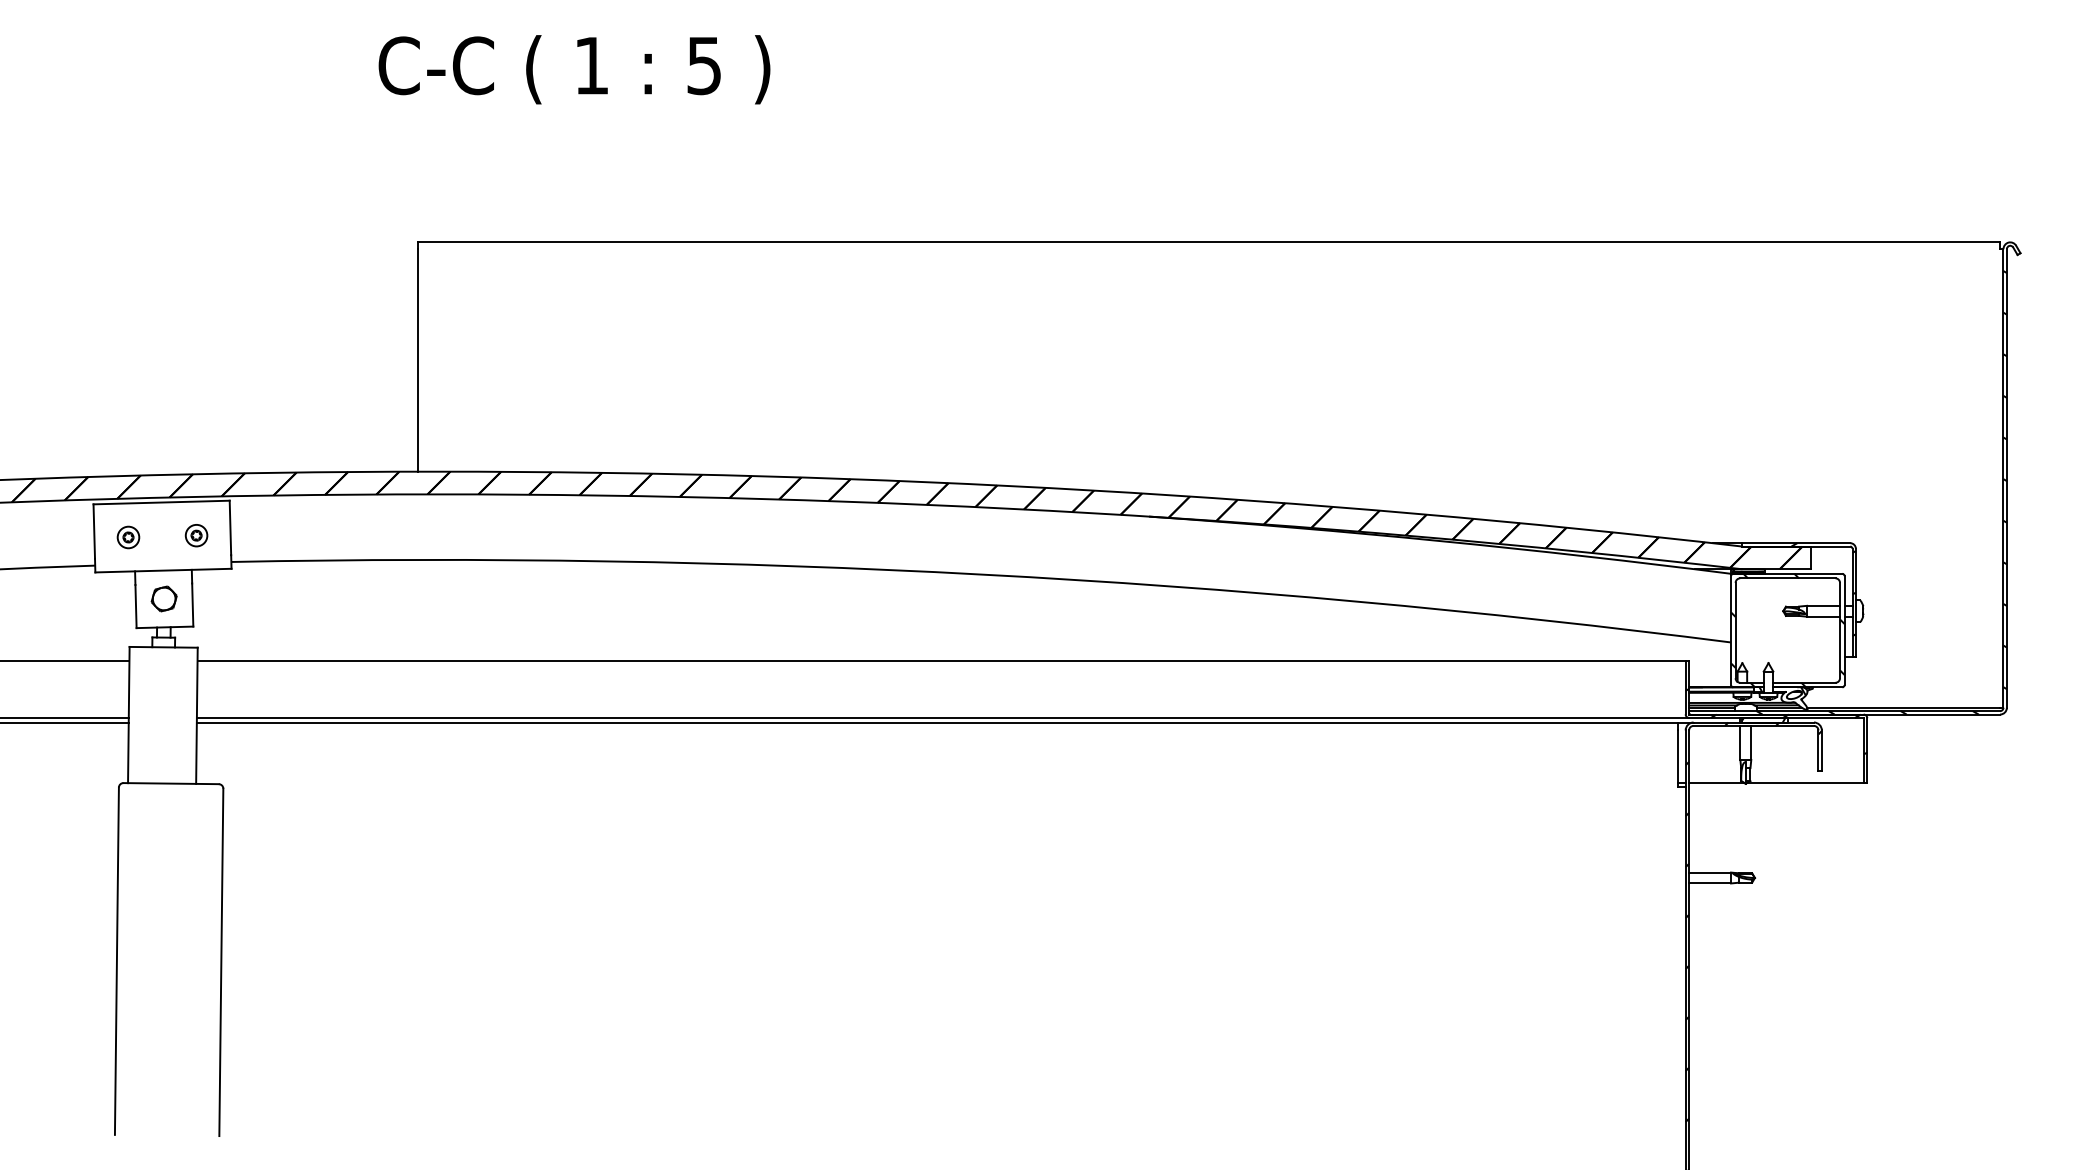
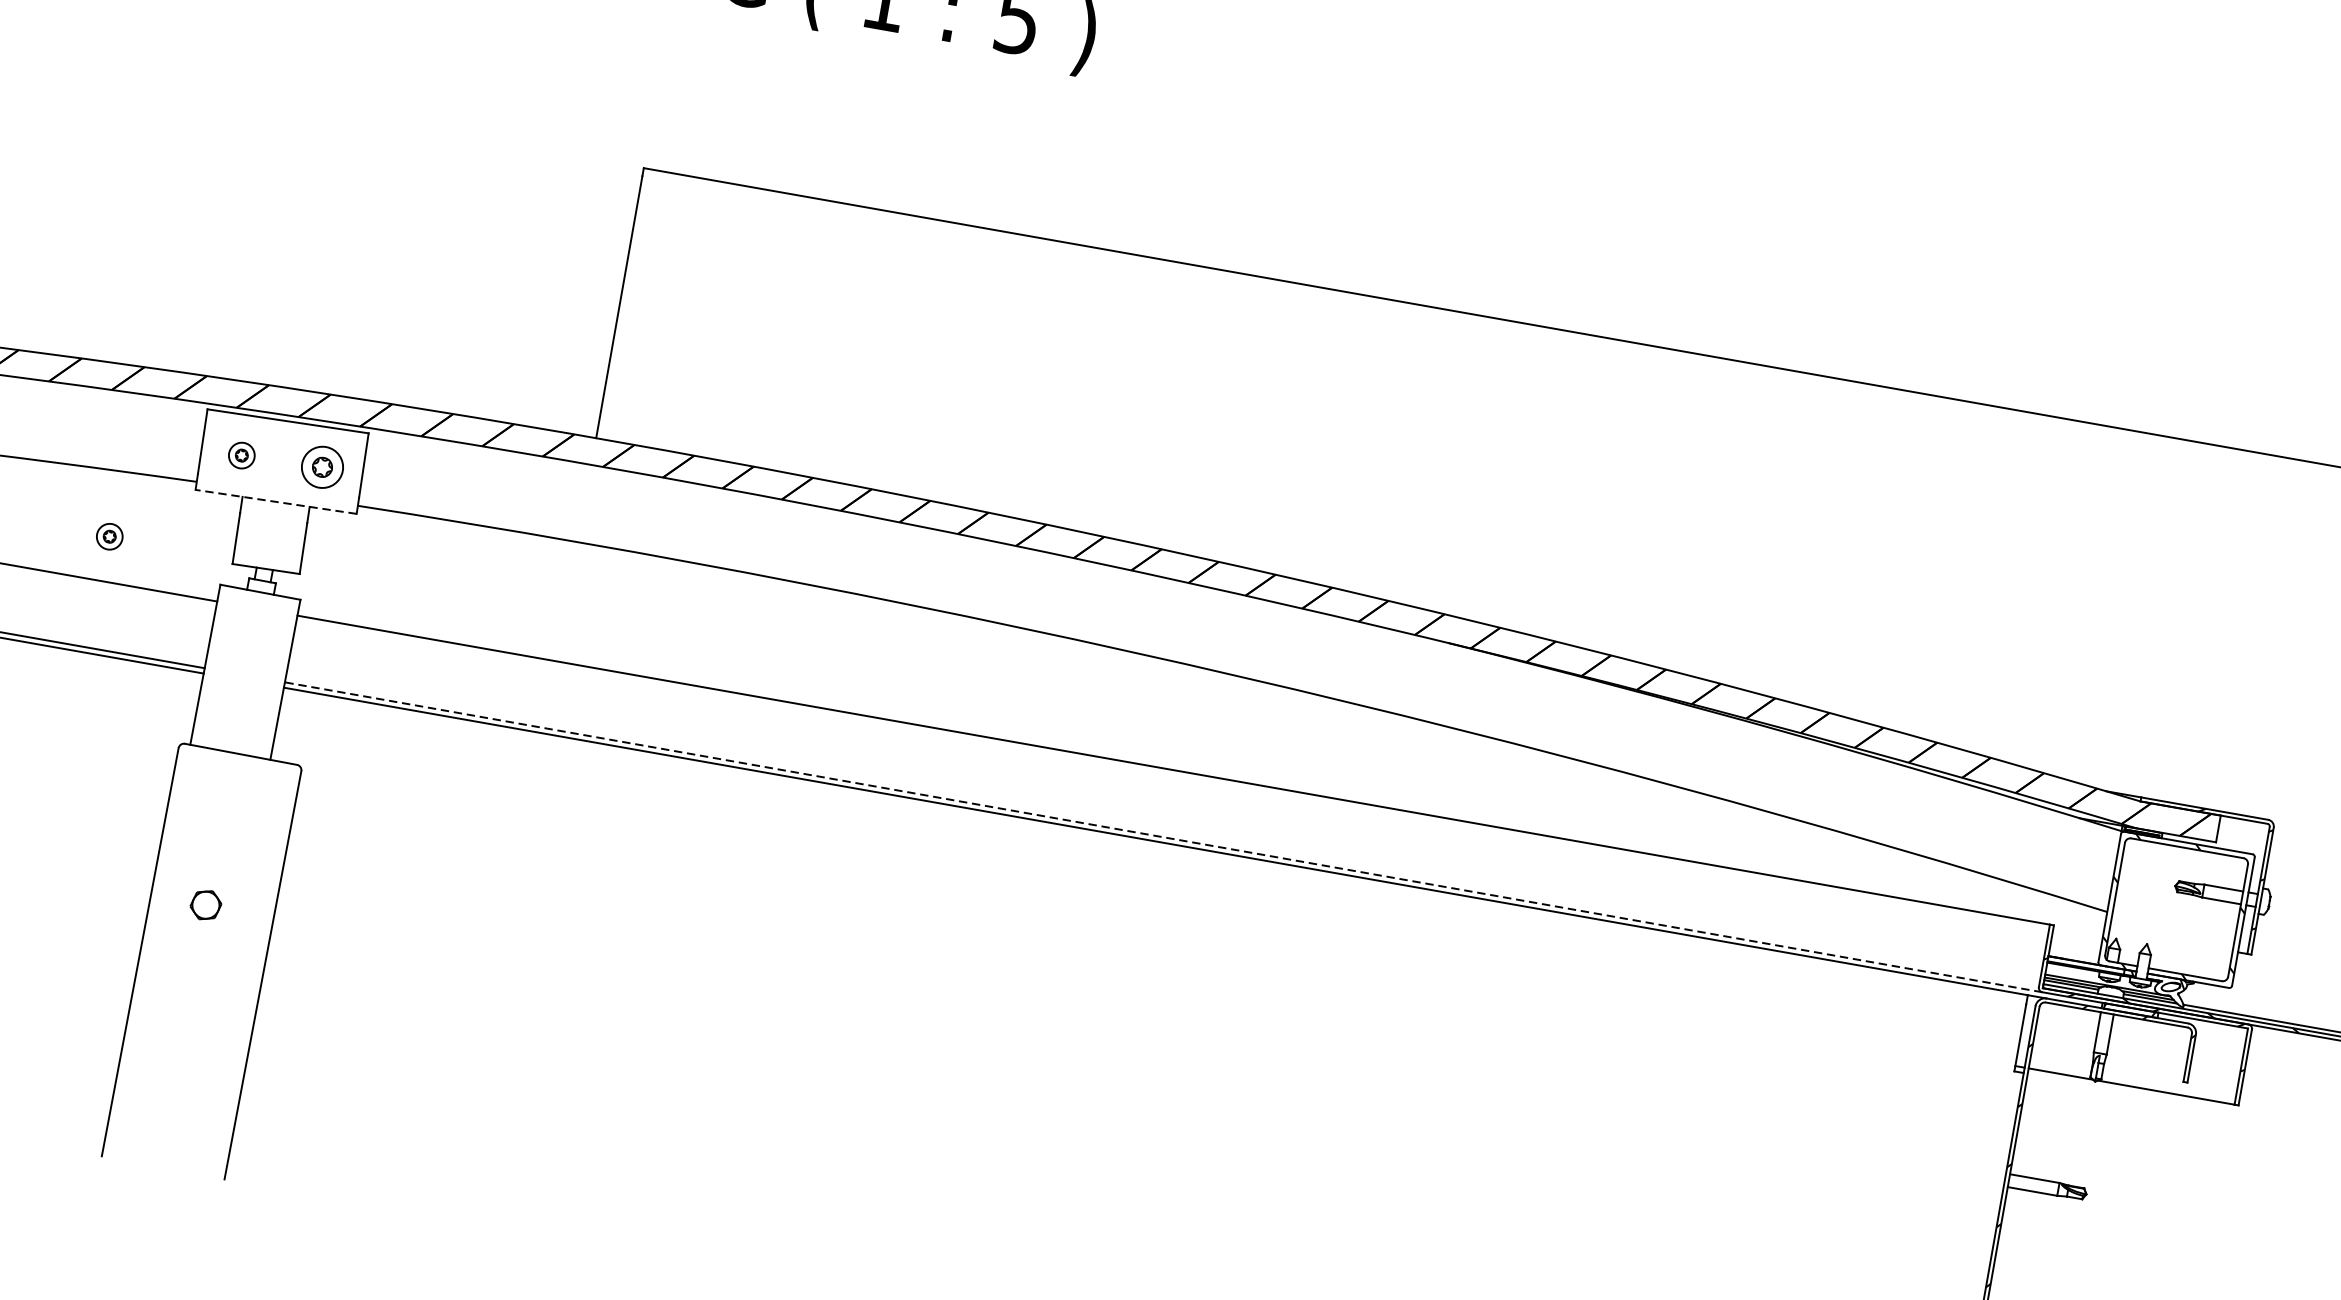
part: (196, 535) -> (322, 467), size x1.6
line: (162, 570) -> (275, 501), solid -> dashed
part: (163, 598) -> (205, 904), moved
part: (31, 623) -> (109, 536), added
line: (942, 717) -> (1163, 836), solid -> dashed

